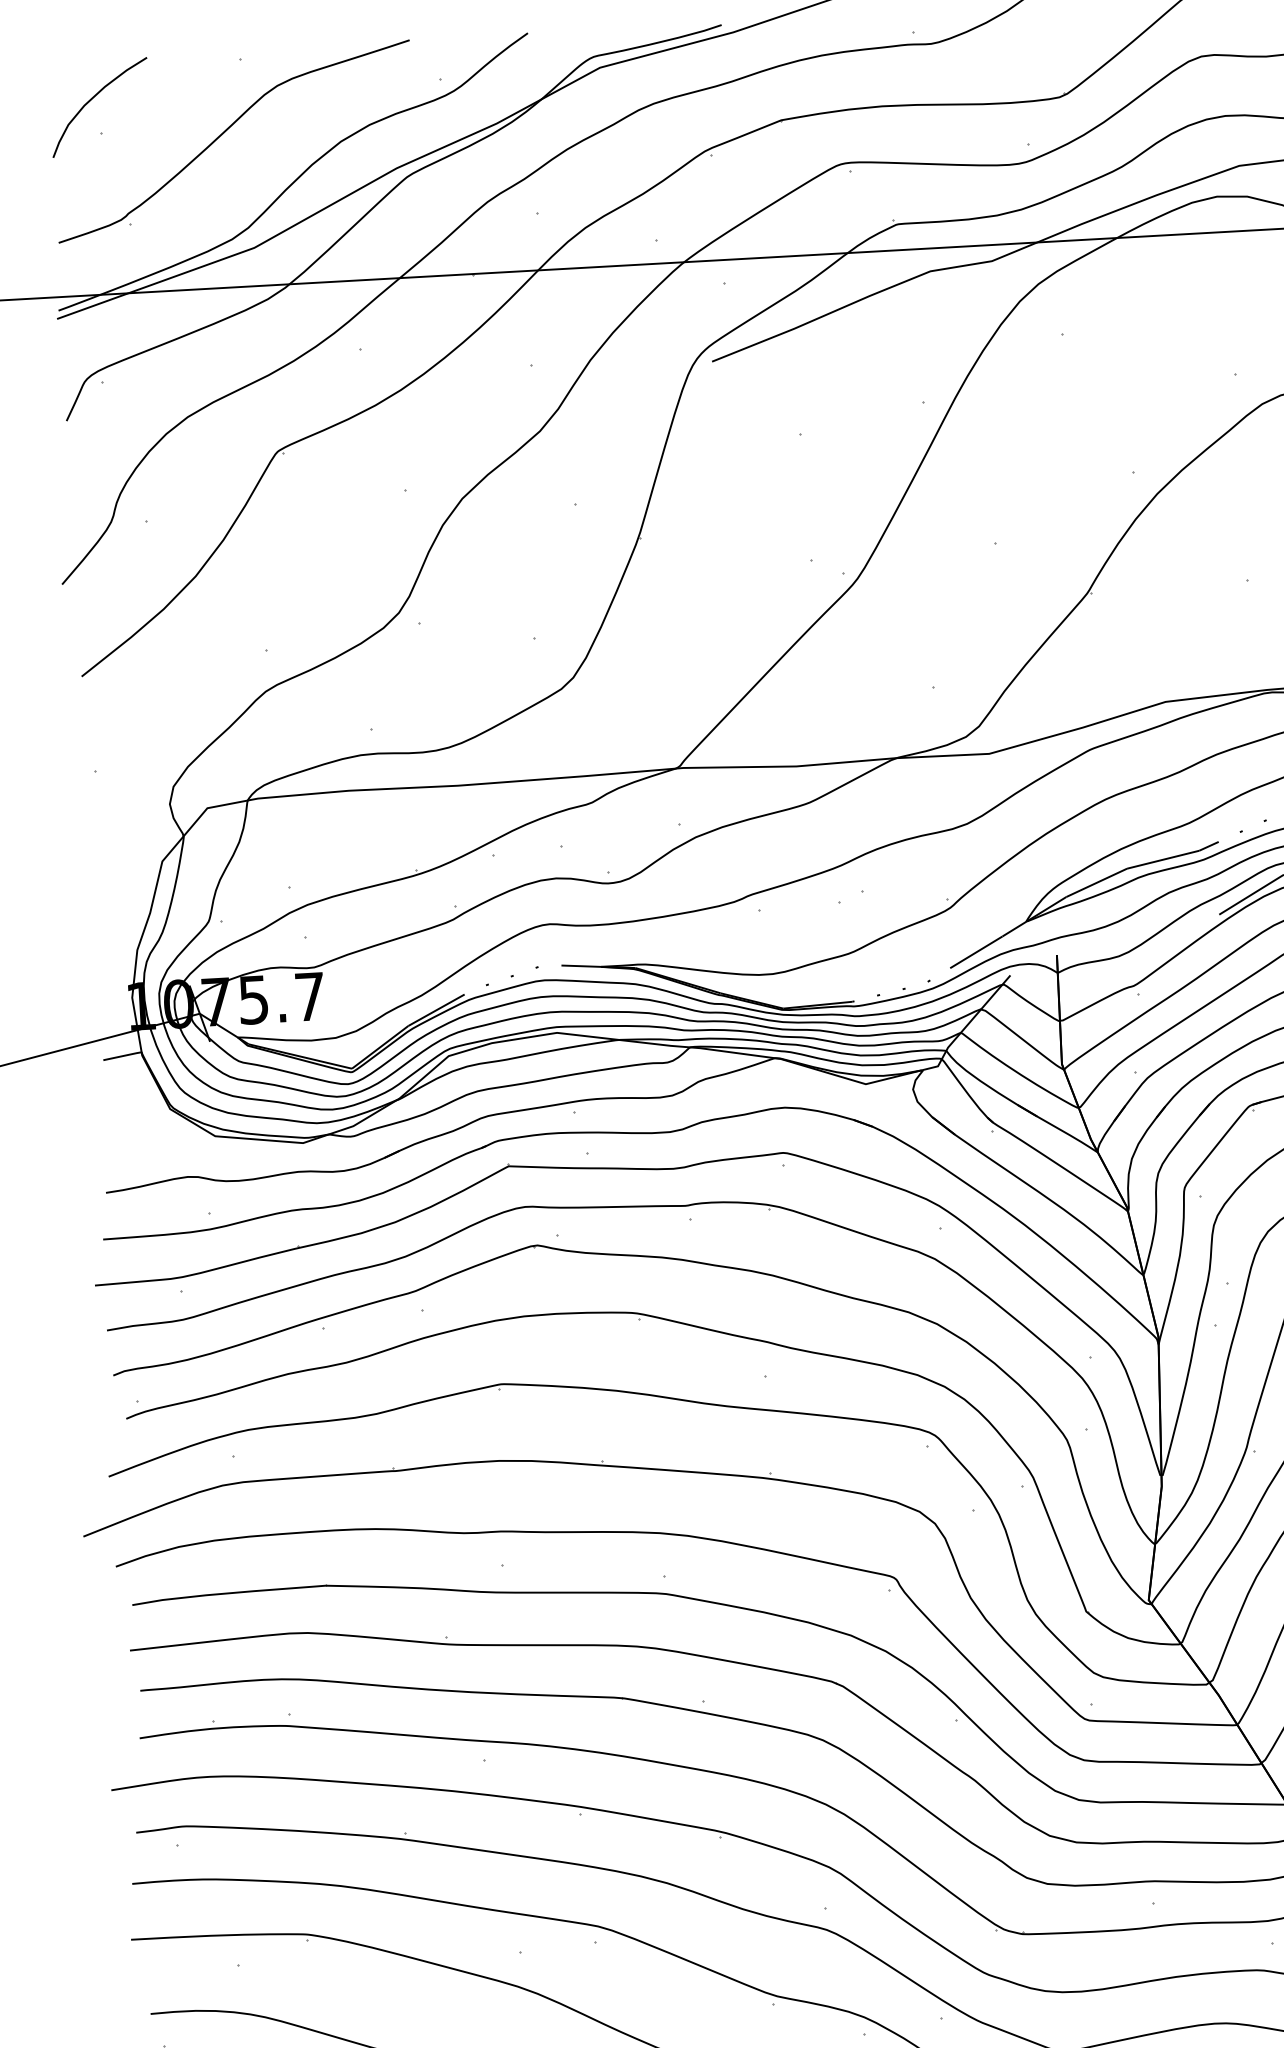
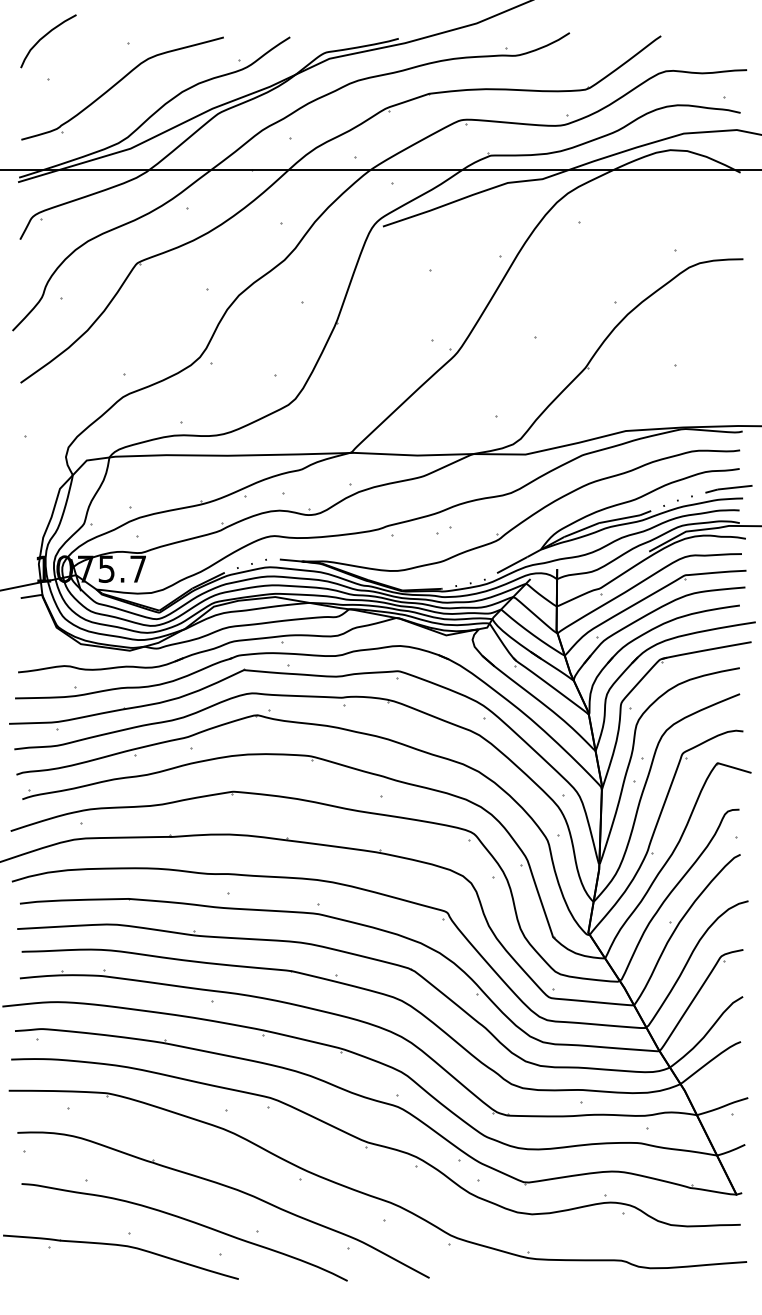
curve: (92, 100) -> (44, 37), moved

